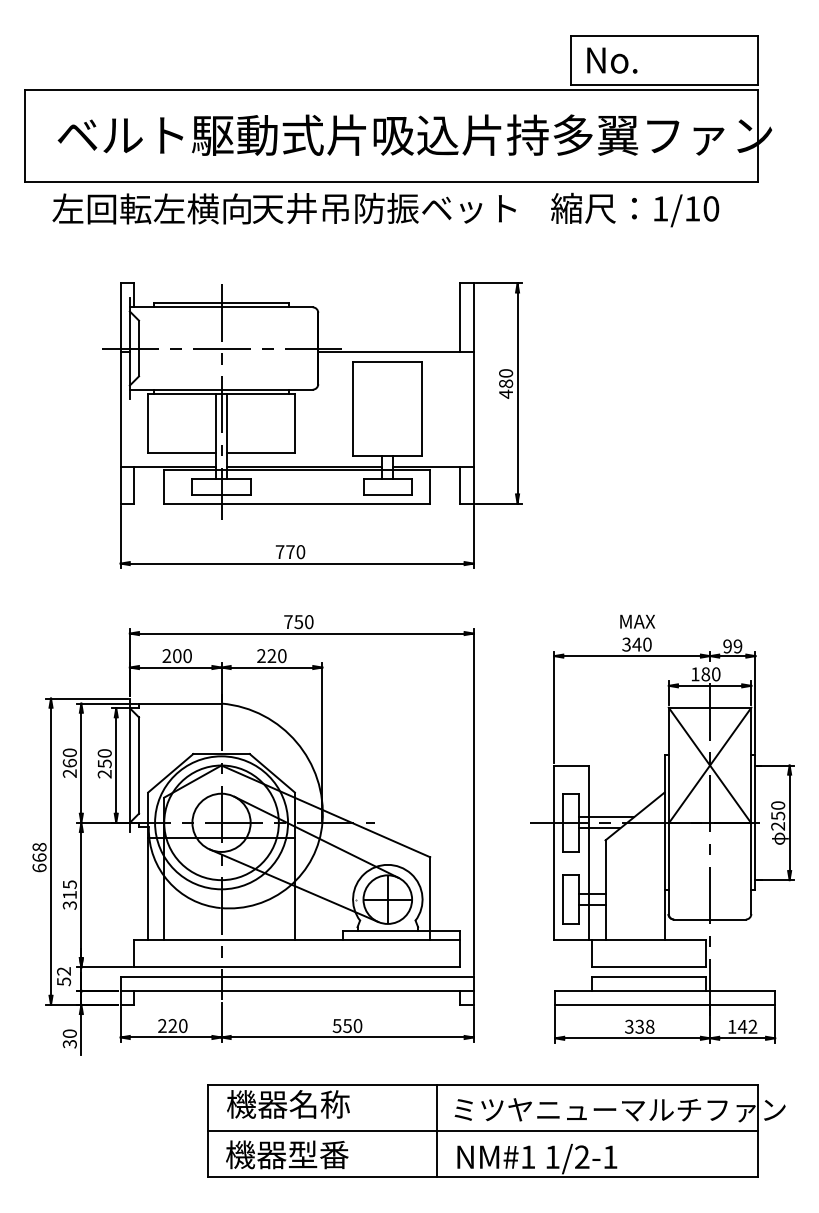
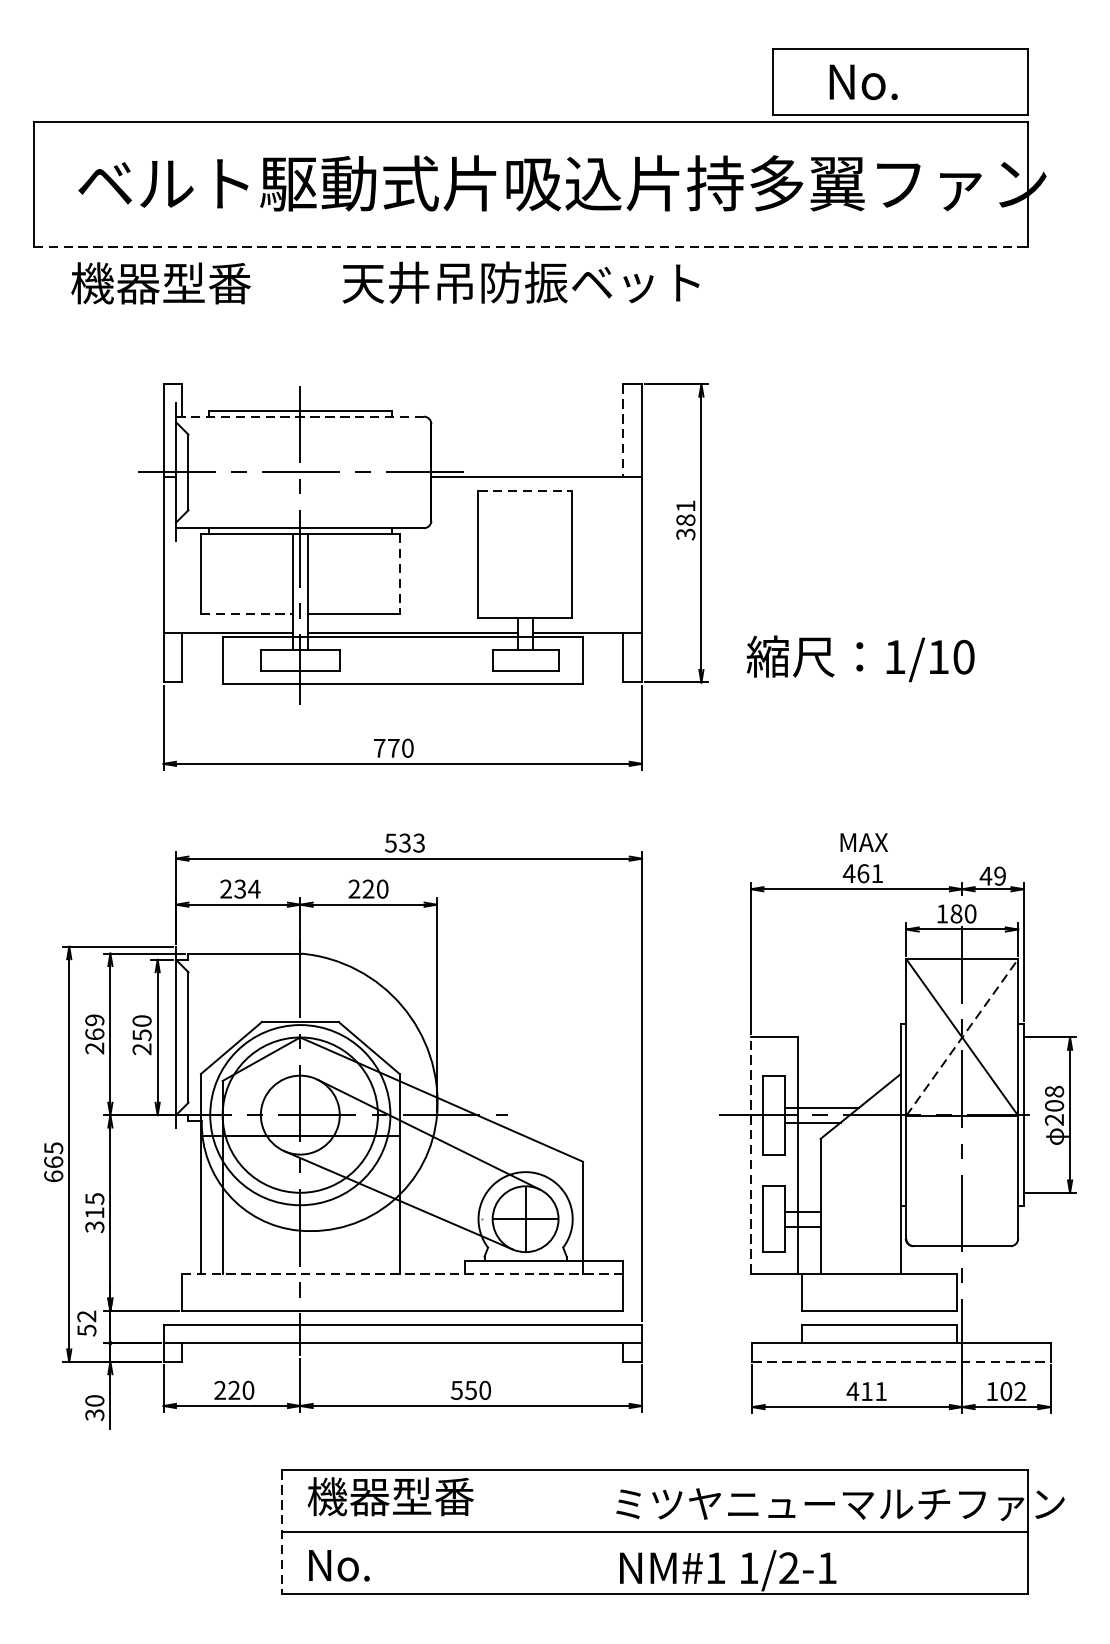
text: (612, 60) -> (863, 82), moved
line: (391, 181) -> (530, 246), solid -> dashed
text: (151, 208) -> (205, 282), 左回転左横向 -> 機器型番
text: (635, 209) -> (861, 658), moved
line: (221, 307) -> (300, 416), solid -> dashed
line: (459, 318) -> (622, 431), solid -> dashed
line: (387, 362) -> (525, 491), solid -> dashed
text: (506, 383) -> (686, 519), 480 -> 381
line: (294, 423) -> (399, 574), solid -> dashed
line: (182, 453) -> (247, 614), solid -> dashed
text: (298, 622) -> (404, 843), 750 -> 533
text: (636, 644) -> (862, 873), 340 -> 461
text: (727, 646) -> (985, 876), 99 -> 49
text: (182, 656) -> (247, 889), 200 -> 234
text: (69, 752) -> (94, 1019), 260 -> 269
line: (710, 765) -> (962, 1037), solid -> dashed
text: (778, 810) -> (1054, 1098), 250 -> 208
text: (39, 847) -> (53, 1148), 668 -> 665
line: (554, 852) -> (751, 1155), solid -> dashed
line: (297, 939) -> (403, 1273), solid -> dashed
line: (665, 1004) -> (901, 1361), solid -> dashed
text: (639, 1026) -> (866, 1391), 338 -> 411
text: (742, 1026) -> (1006, 1391), 142 -> 102
text: (319, 1104) -> (433, 1496), 機器名称 -> 機器型番
line: (208, 1130) -> (282, 1532), solid -> dashed
line: (437, 1130) -> (592, 1532), removed
text: (287, 1154) -> (389, 1564), 機器型番 -> No.

